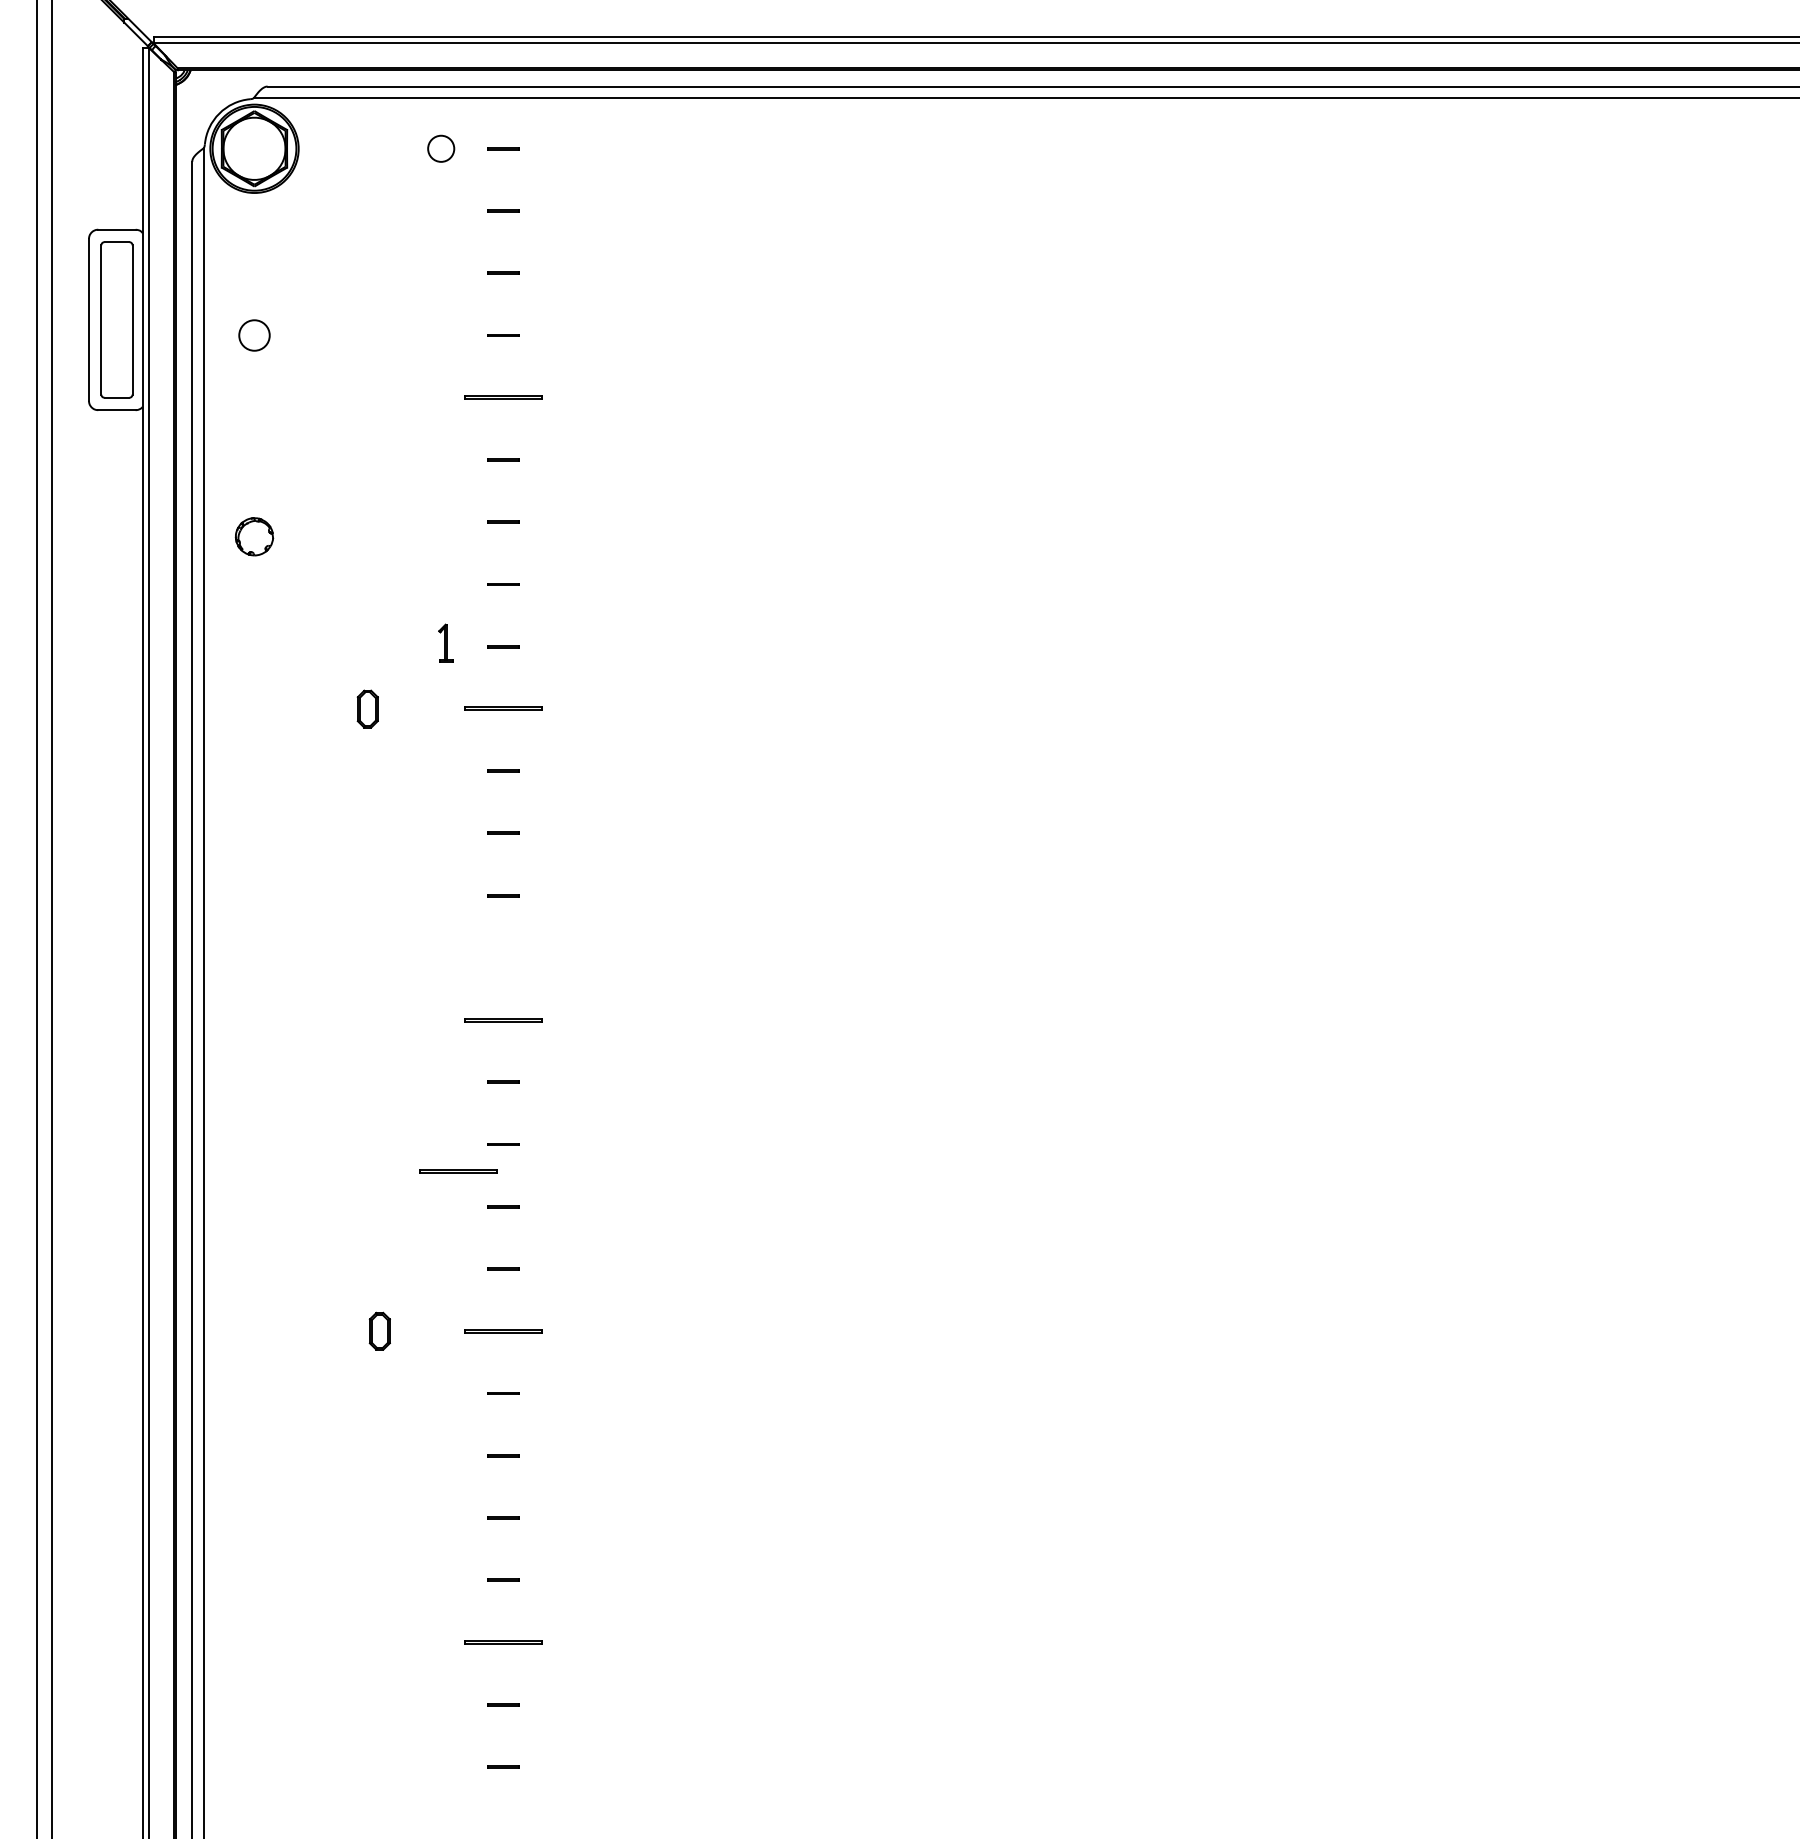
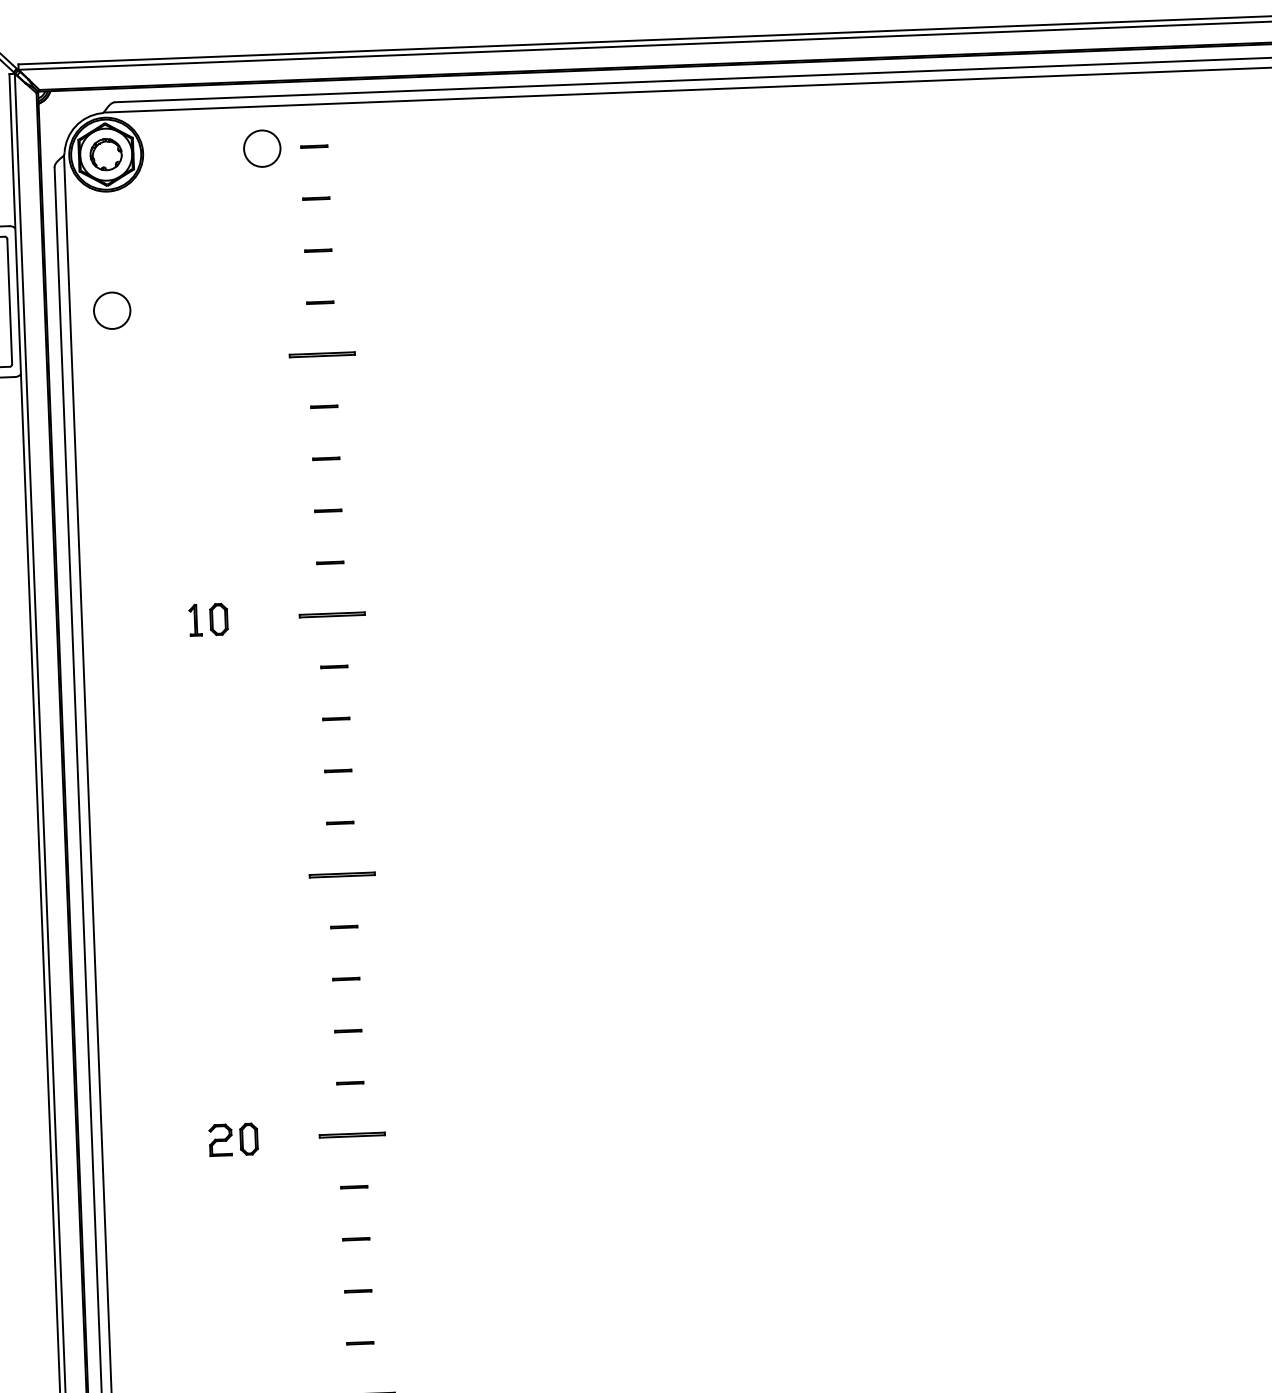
circle: (440, 148) -> (261, 148), size x1.67
circle: (254, 335) -> (112, 310), size x1.43
part: (254, 536) -> (106, 154), moved
part: (445, 642) -> (195, 619), moved
line: (503, 957) -> (340, 822), added
line: (458, 1170) -> (309, 1002), removed
part: (346, 1330) -> (221, 1139), added

